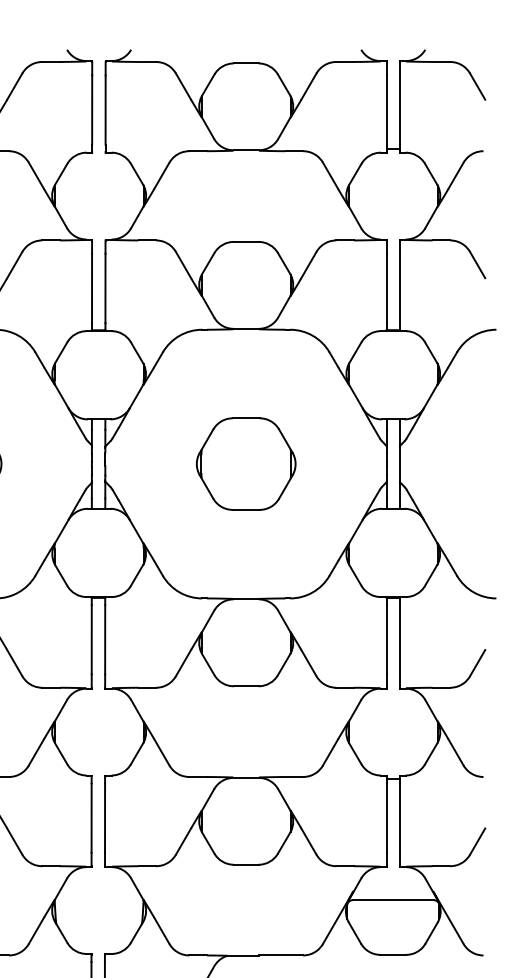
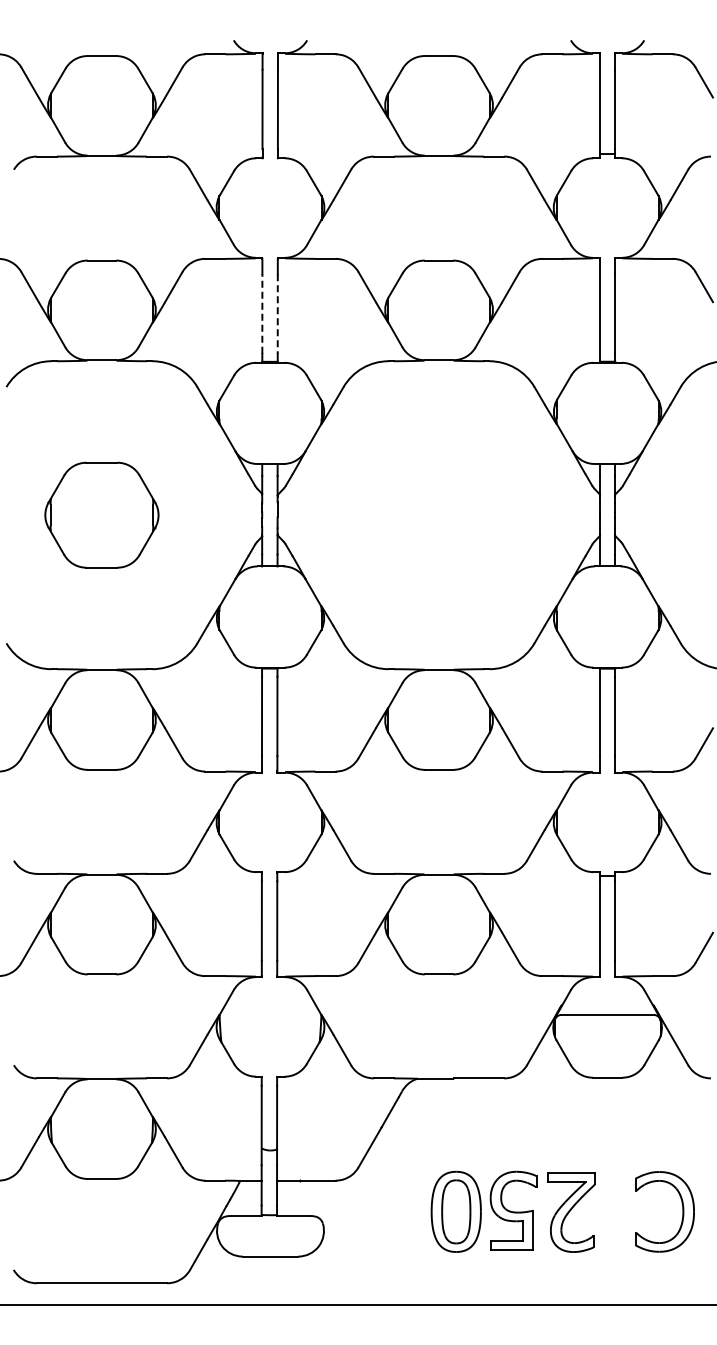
line: (92, 288) -> (262, 314), solid -> dashed
line: (105, 288) -> (277, 314), solid -> dashed
part: (245, 463) -> (438, 514), removed

